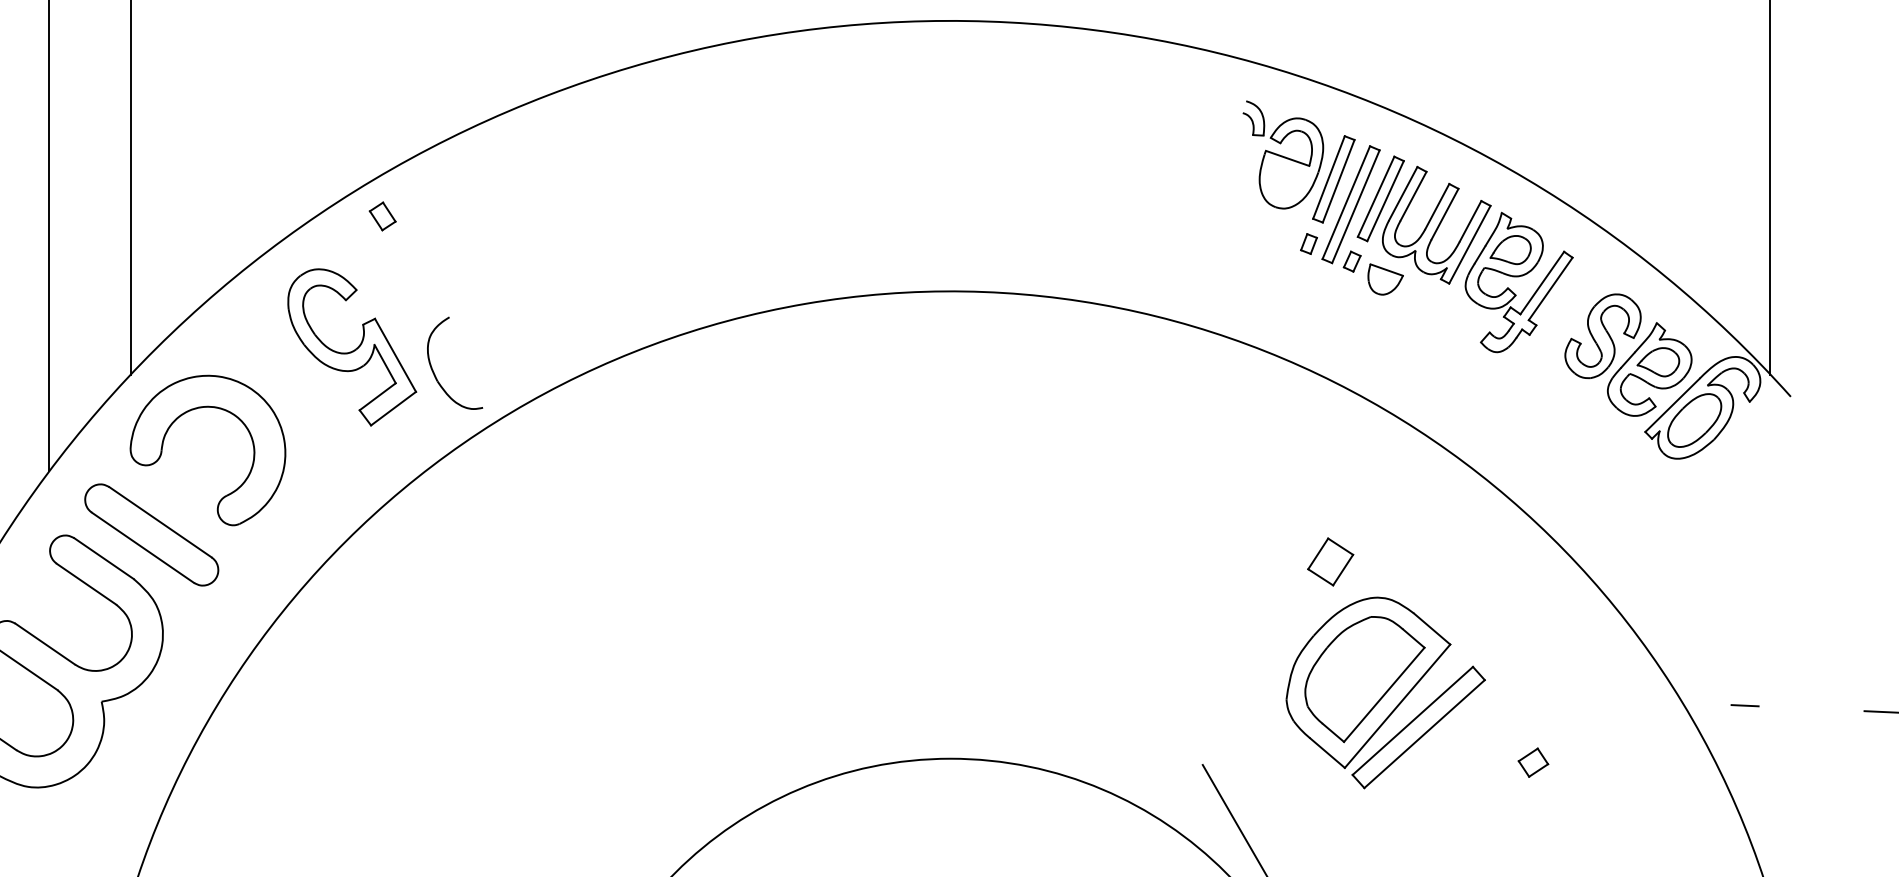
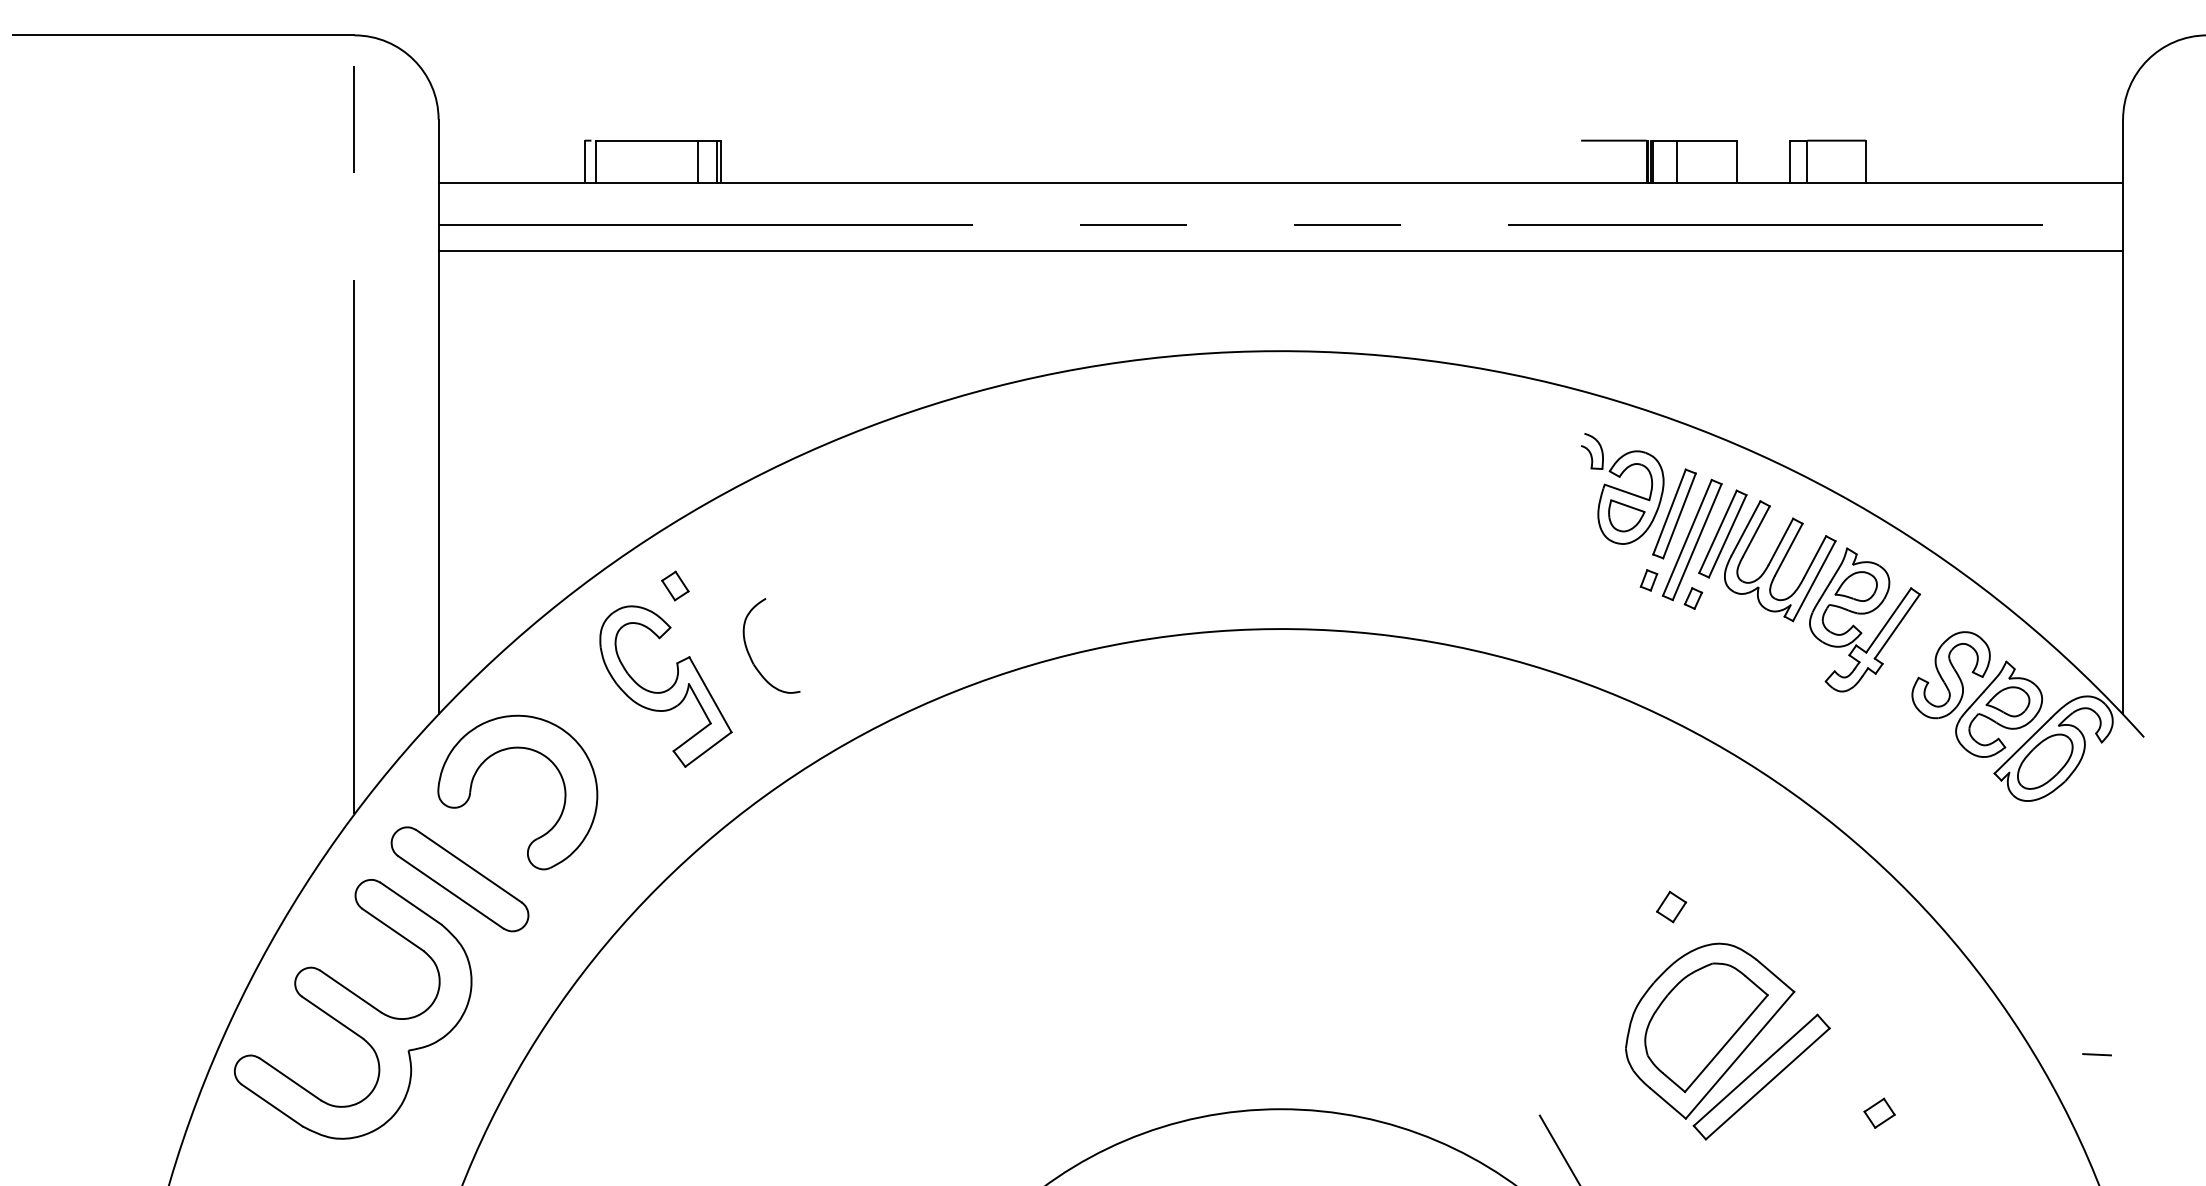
part: (382, 215) -> (675, 585), moved
part: (1385, 279) -> (1626, 515), moved
part: (433, 369) -> (749, 652), moved
part: (1330, 561) -> (1671, 906), size x0.62

